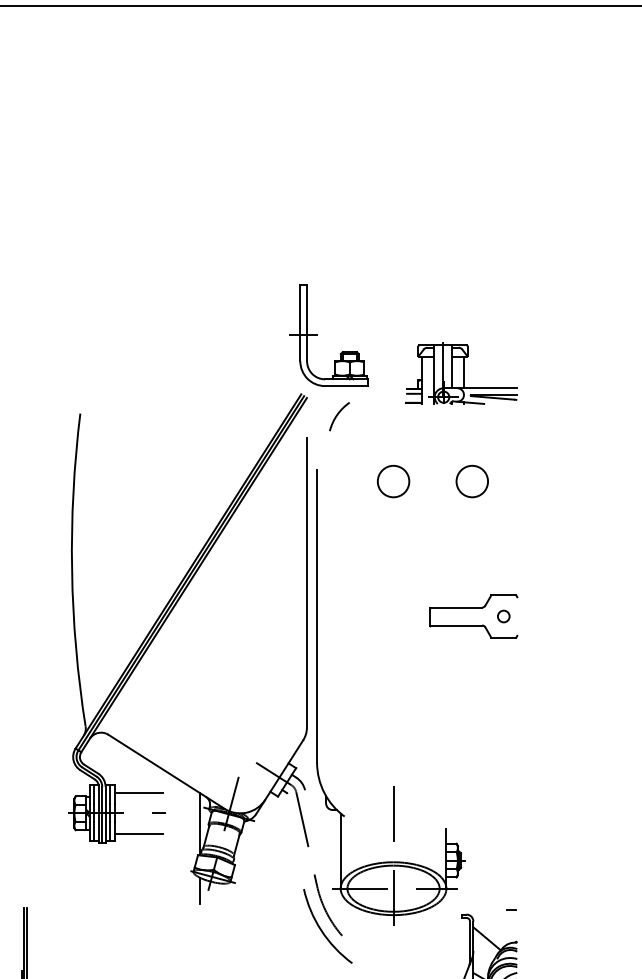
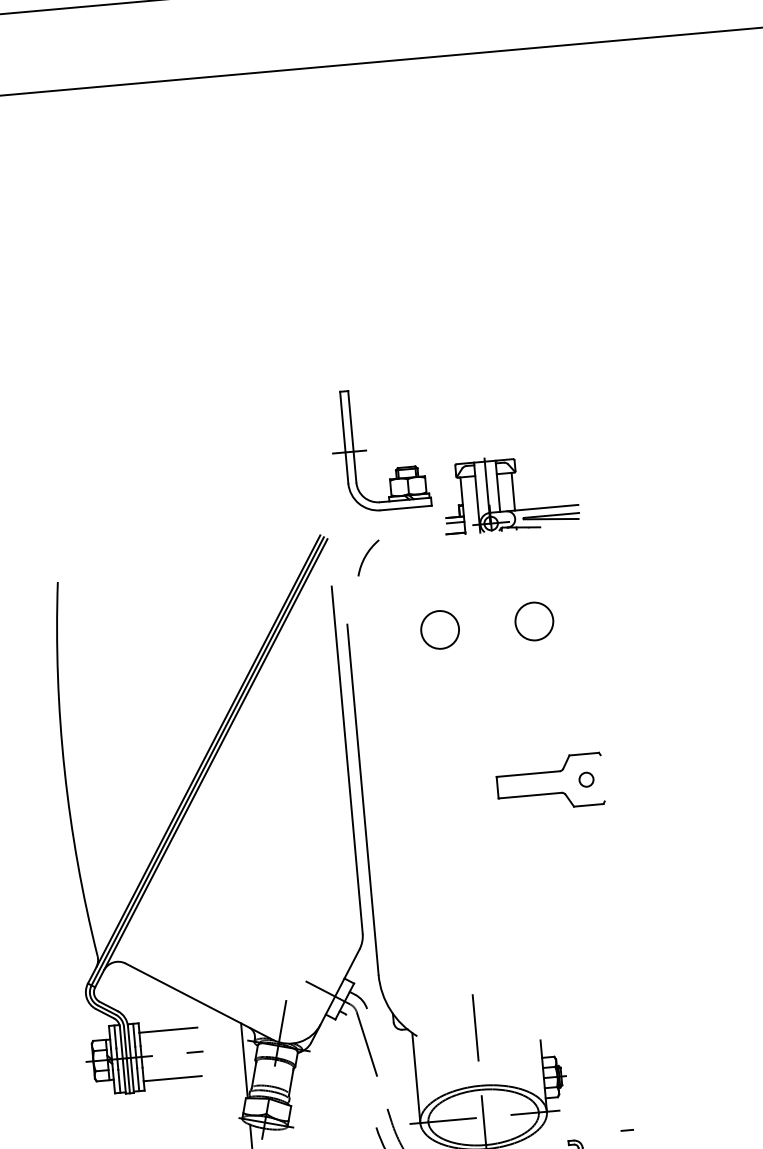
part: (317, 335) -> (366, 450), moved

